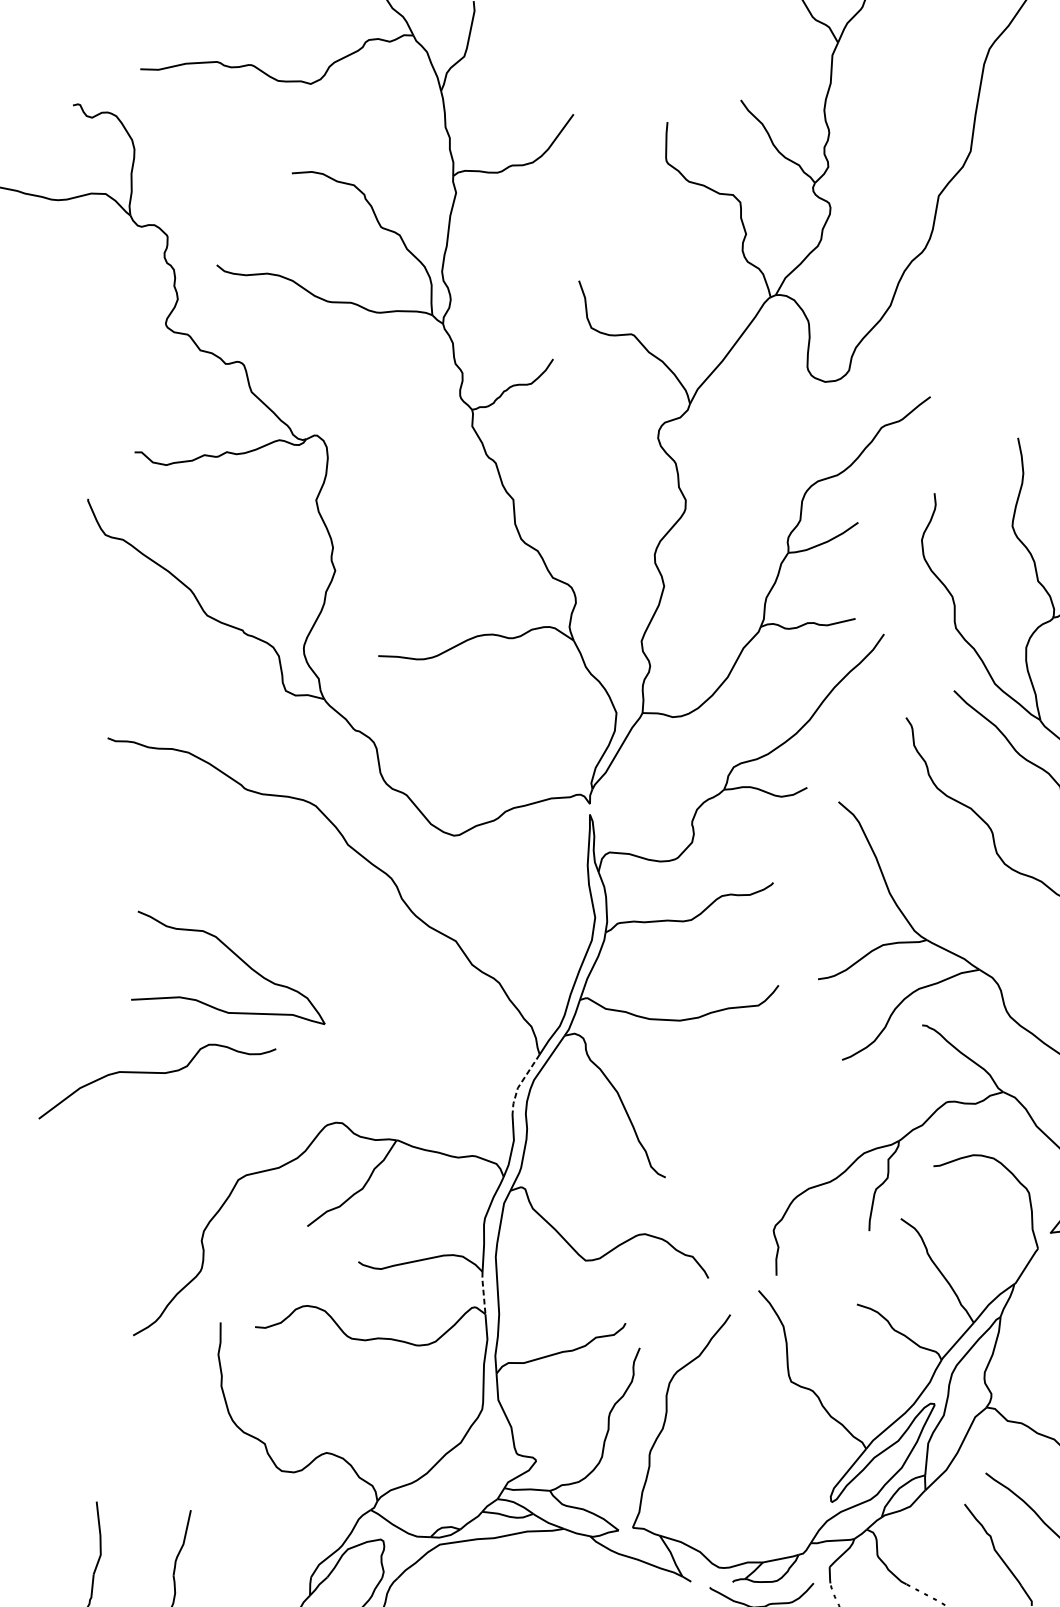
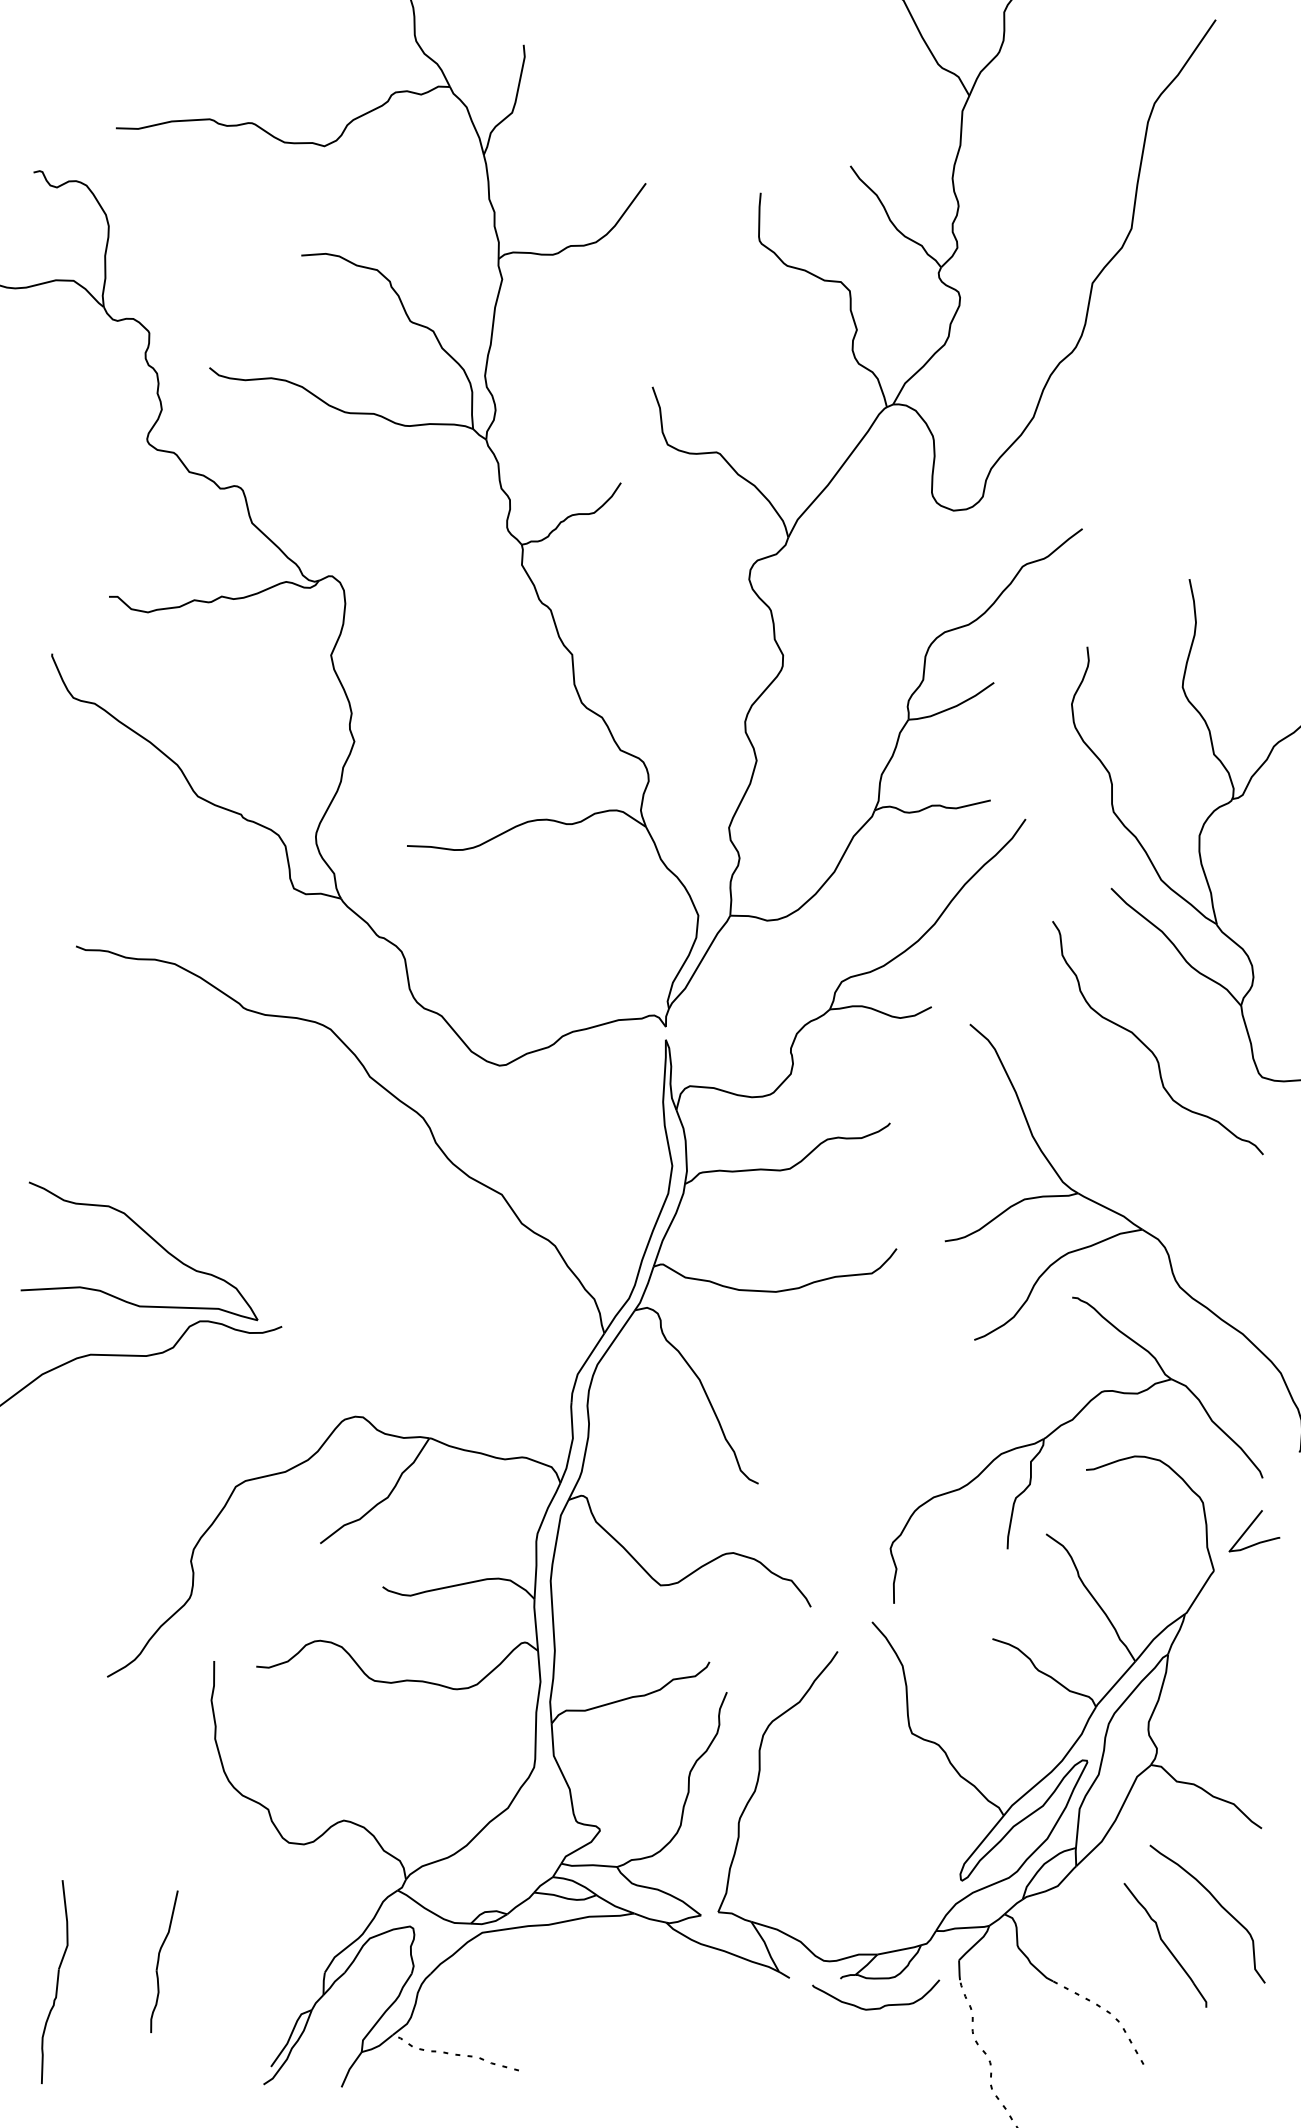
part: (236, 956) -> (149, 1237), moved
line: (521, 1081) -> (582, 1366), dashed -> solid
line: (483, 1292) -> (535, 1624), dashed -> solid

